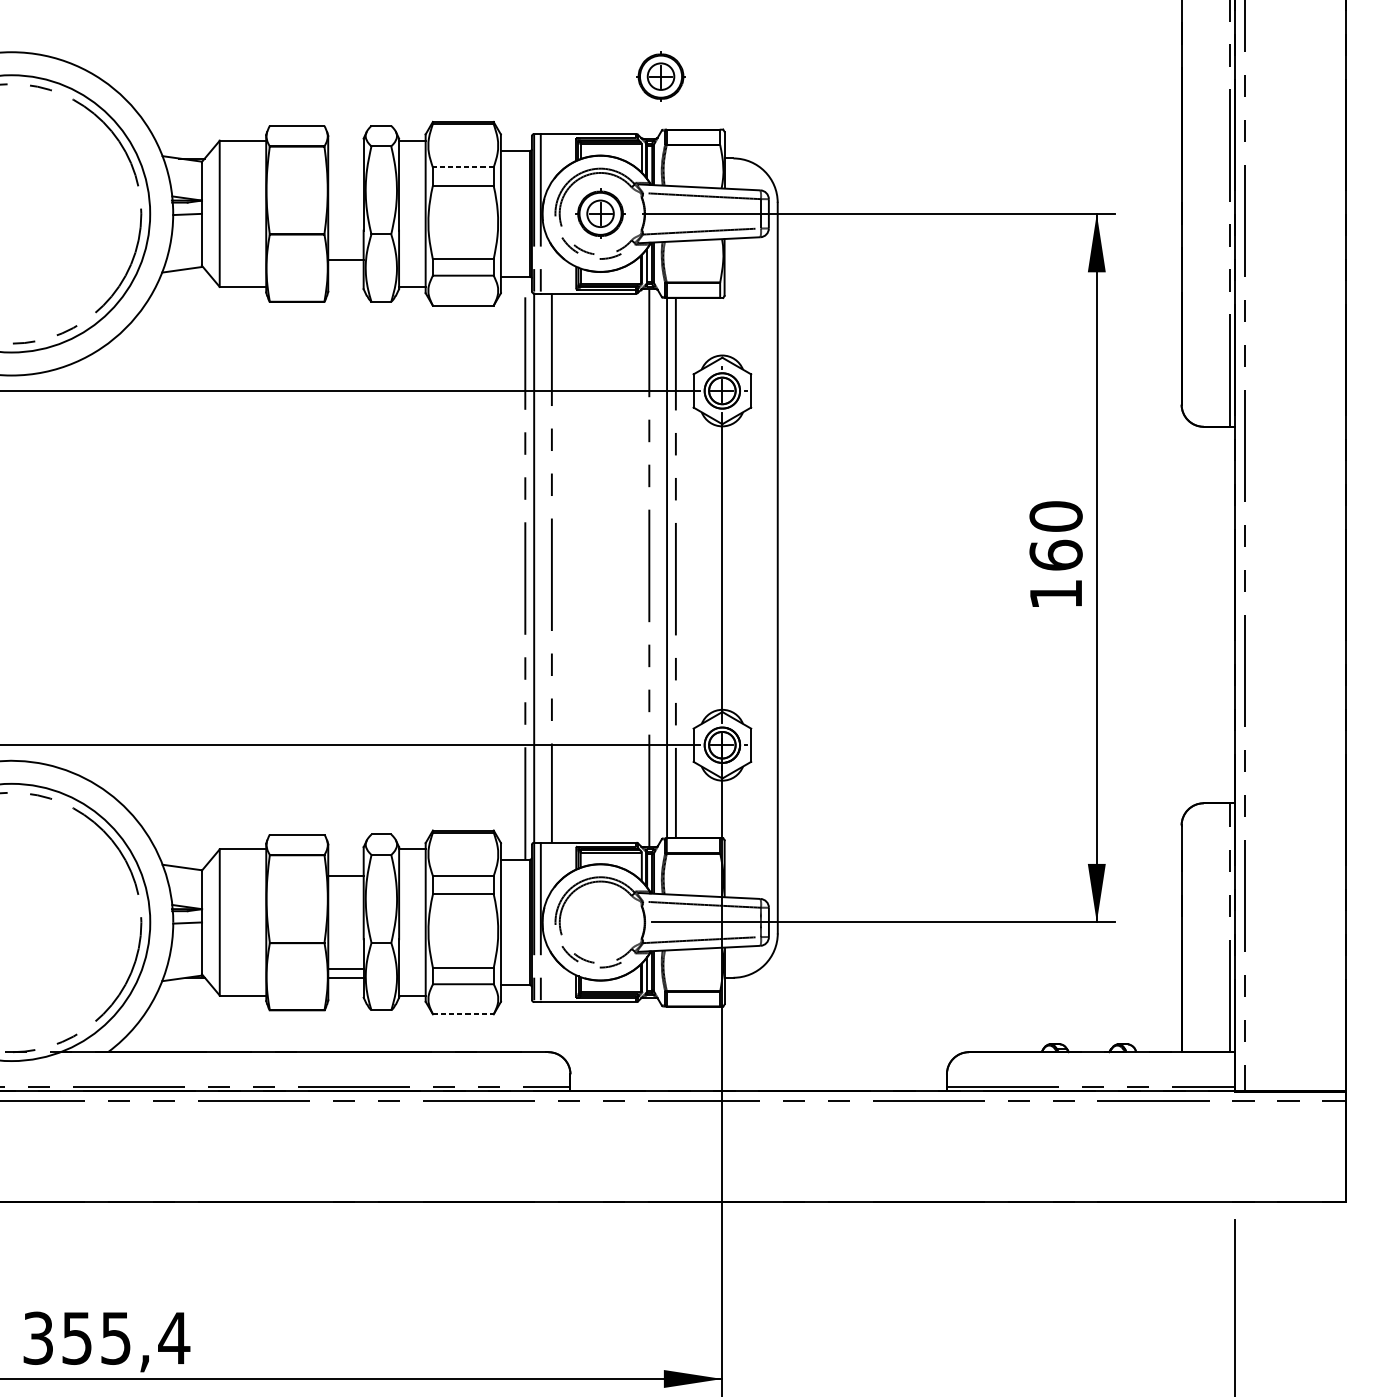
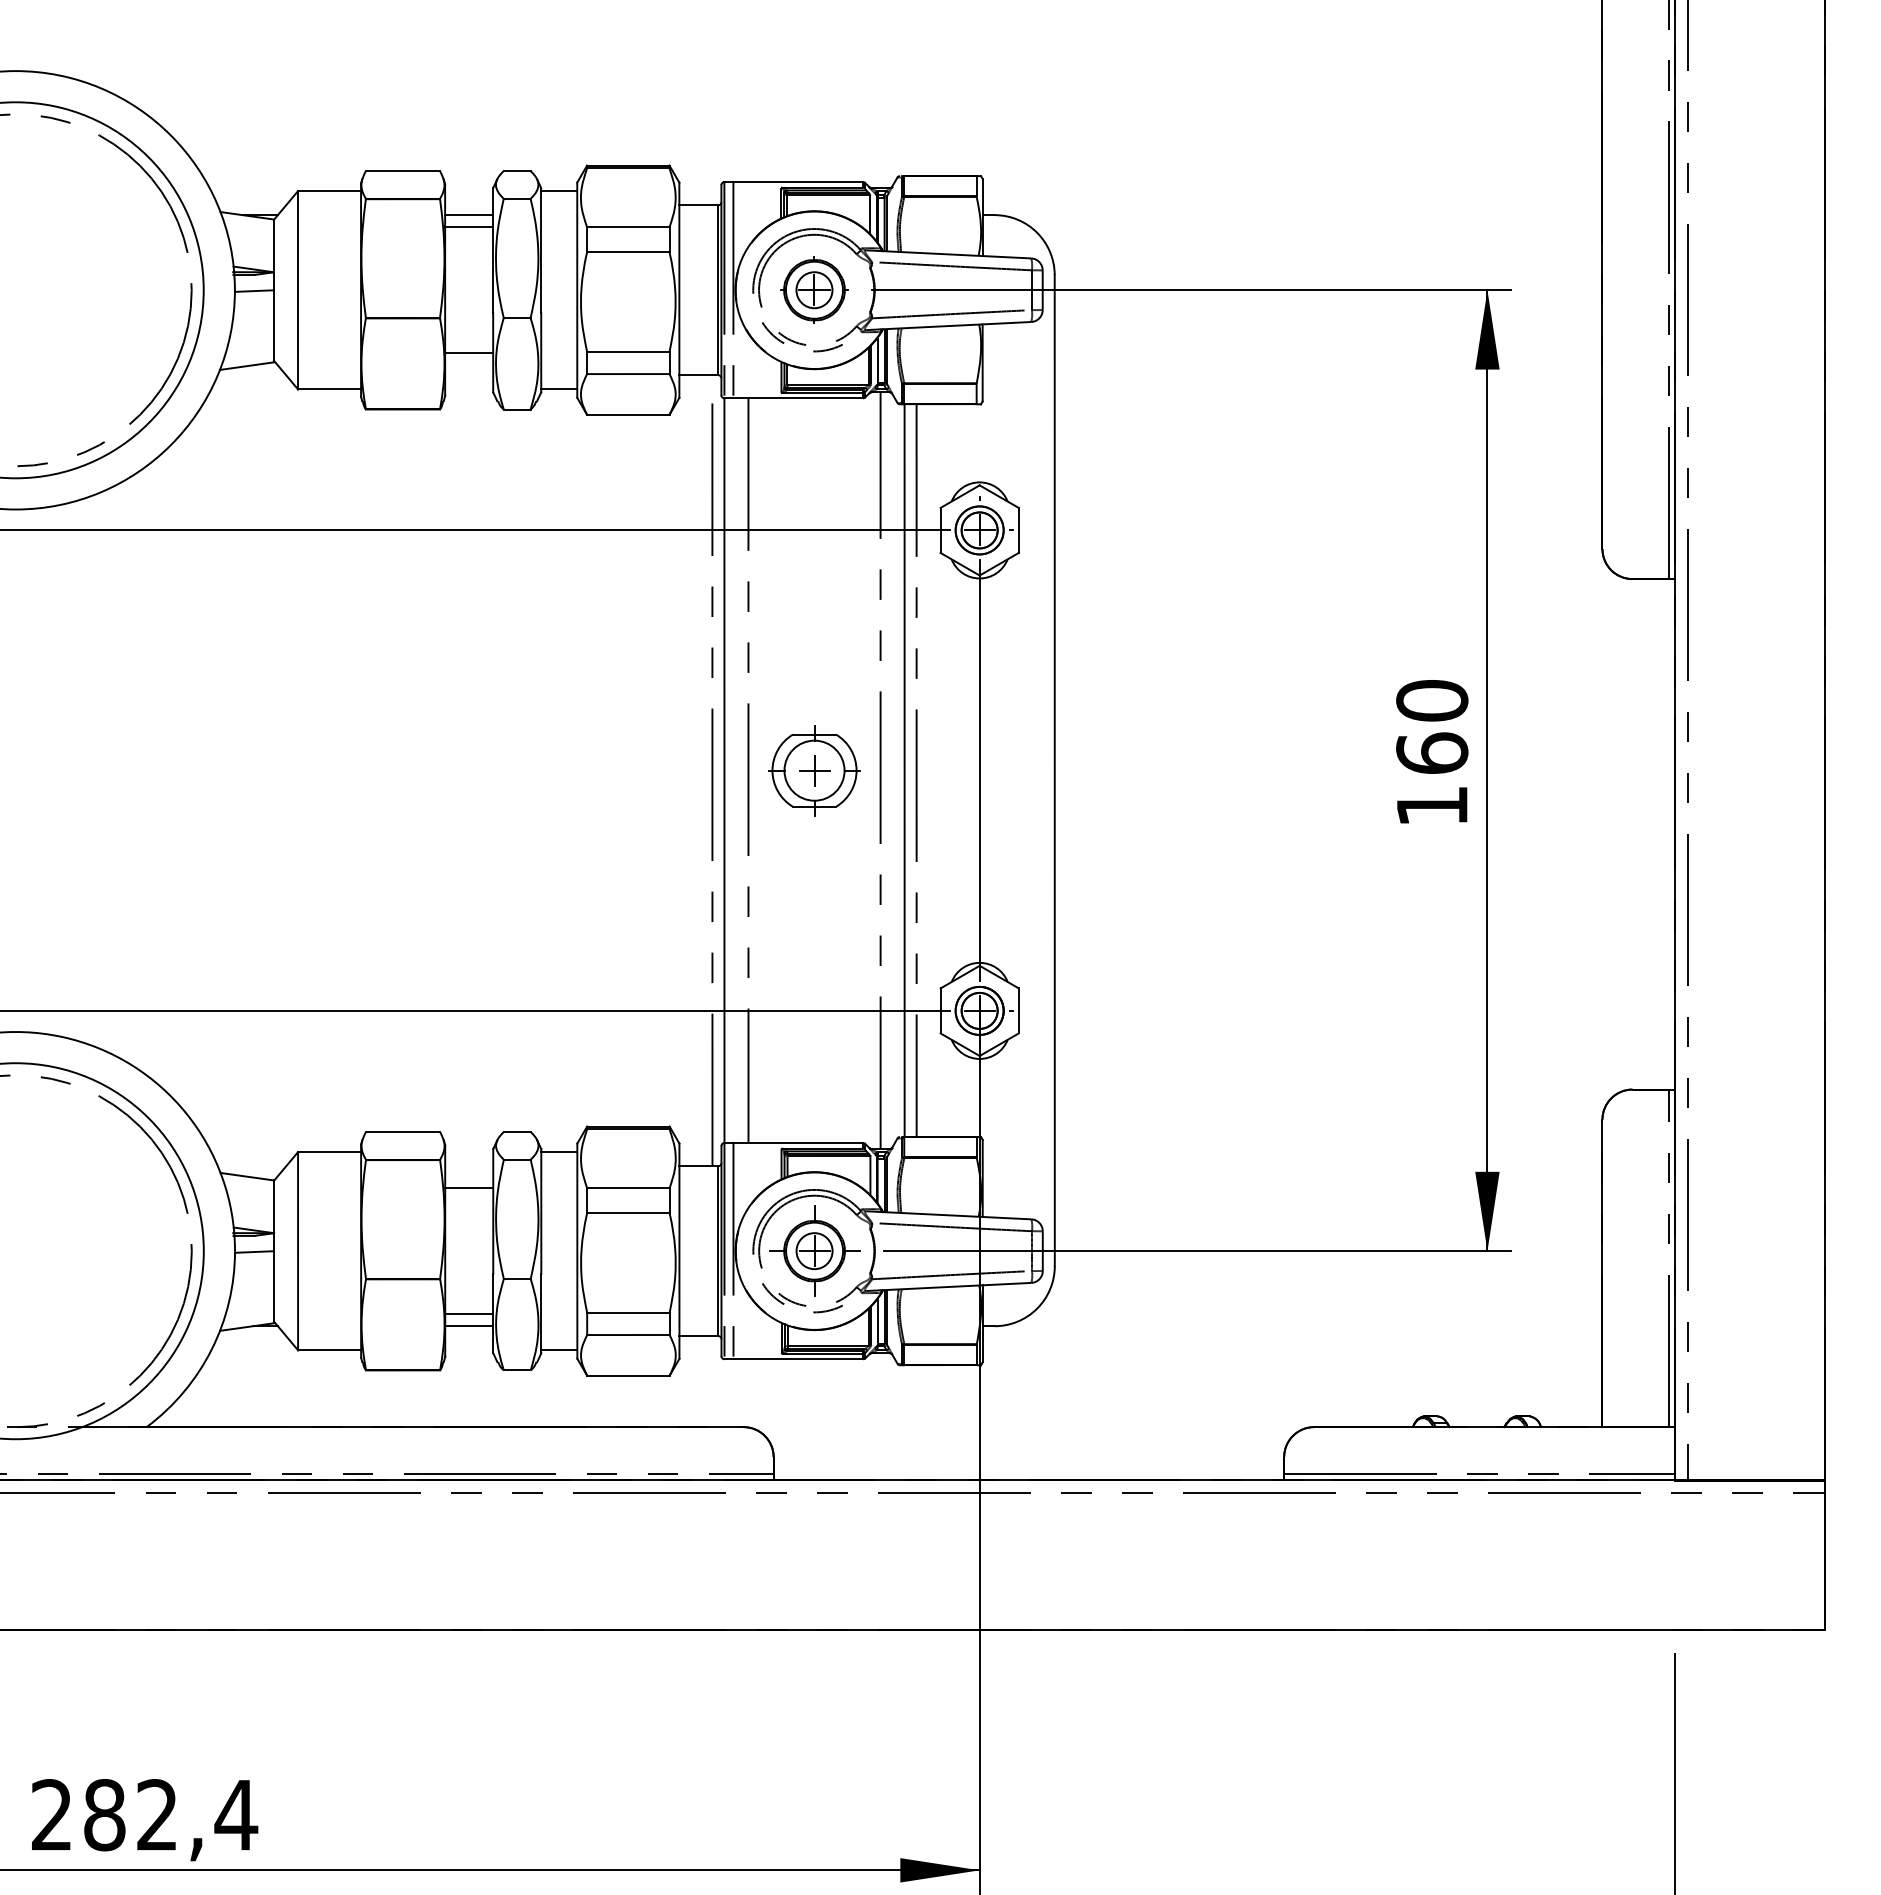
part: (661, 76) -> (896, 103), removed
line: (346, 158) -> (469, 215), added
line: (346, 167) -> (469, 227), added
line: (462, 167) -> (627, 227), dashed -> solid
part: (600, 567) -> (814, 770), added
part: (600, 921) -> (814, 1250), added
line: (463, 1014) -> (628, 1375), dashed -> solid
text: (77, 1338) -> (104, 1815), 355,4 -> 282,4

